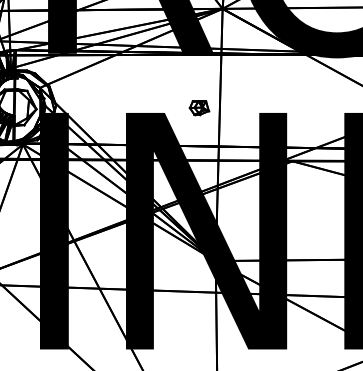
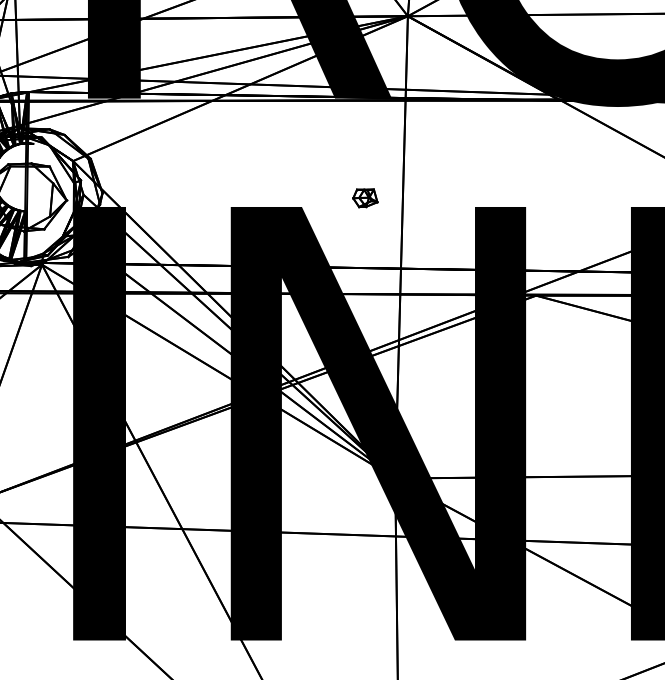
part: (199, 108) -> (365, 198), size x0.7

